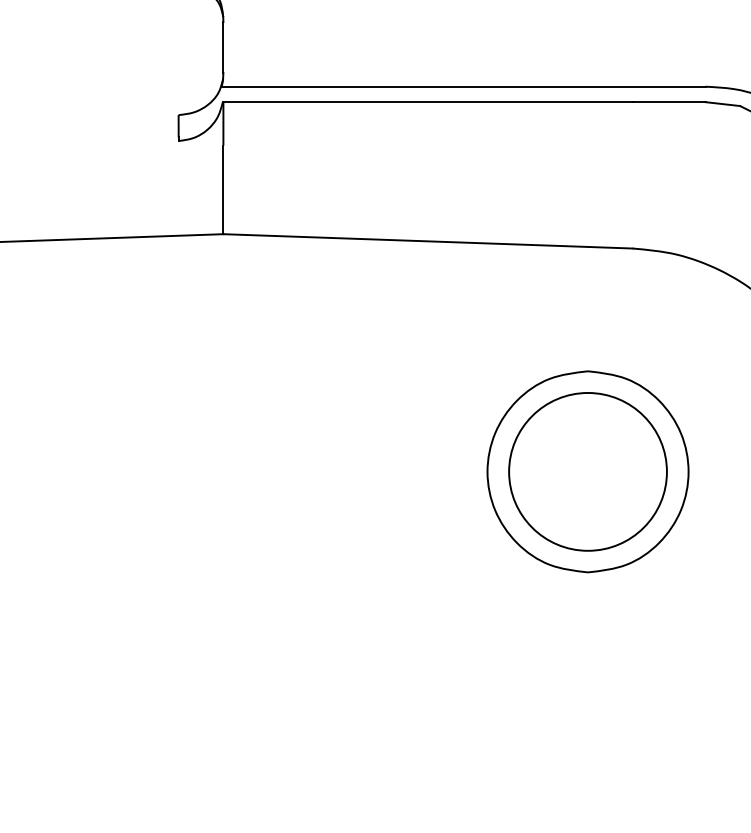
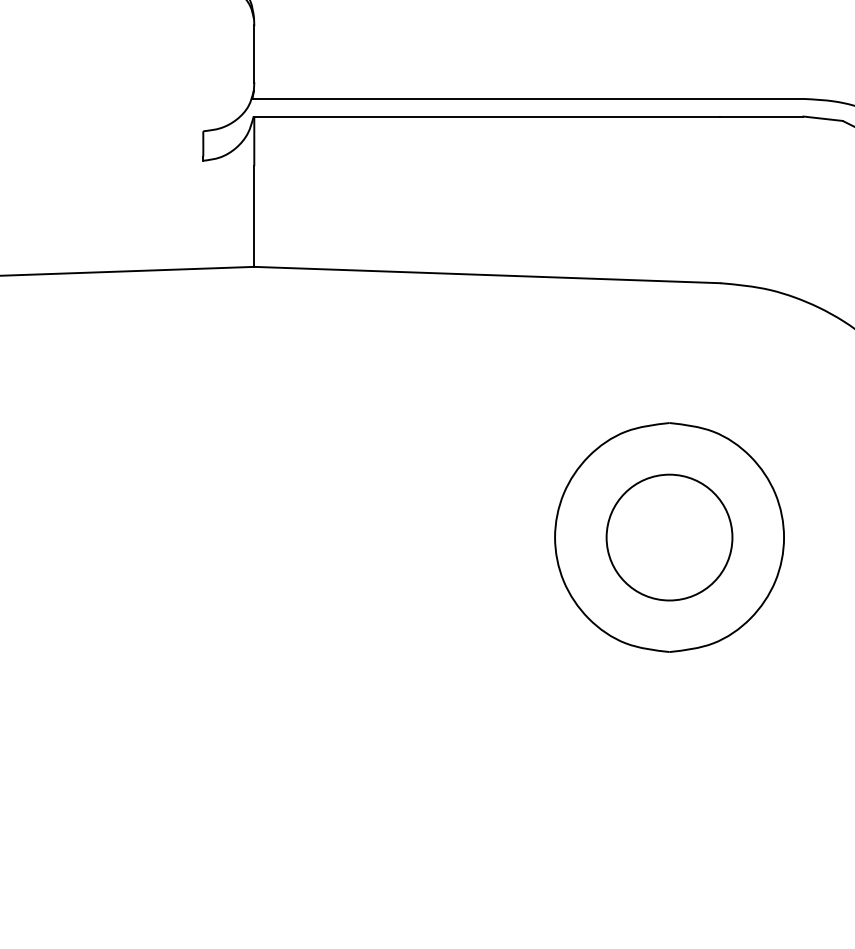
circle: (588, 471) -> (669, 537), size x0.7

